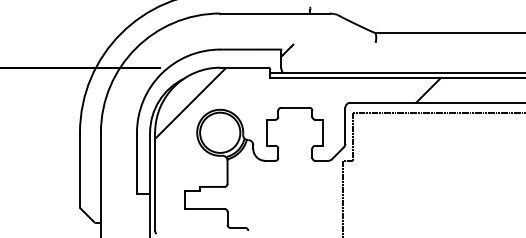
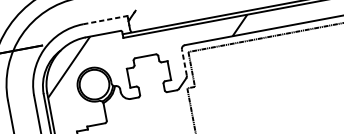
line: (250, 49) -> (105, 20), solid -> dashed
line: (345, 125) -> (184, 62), solid -> dashed

